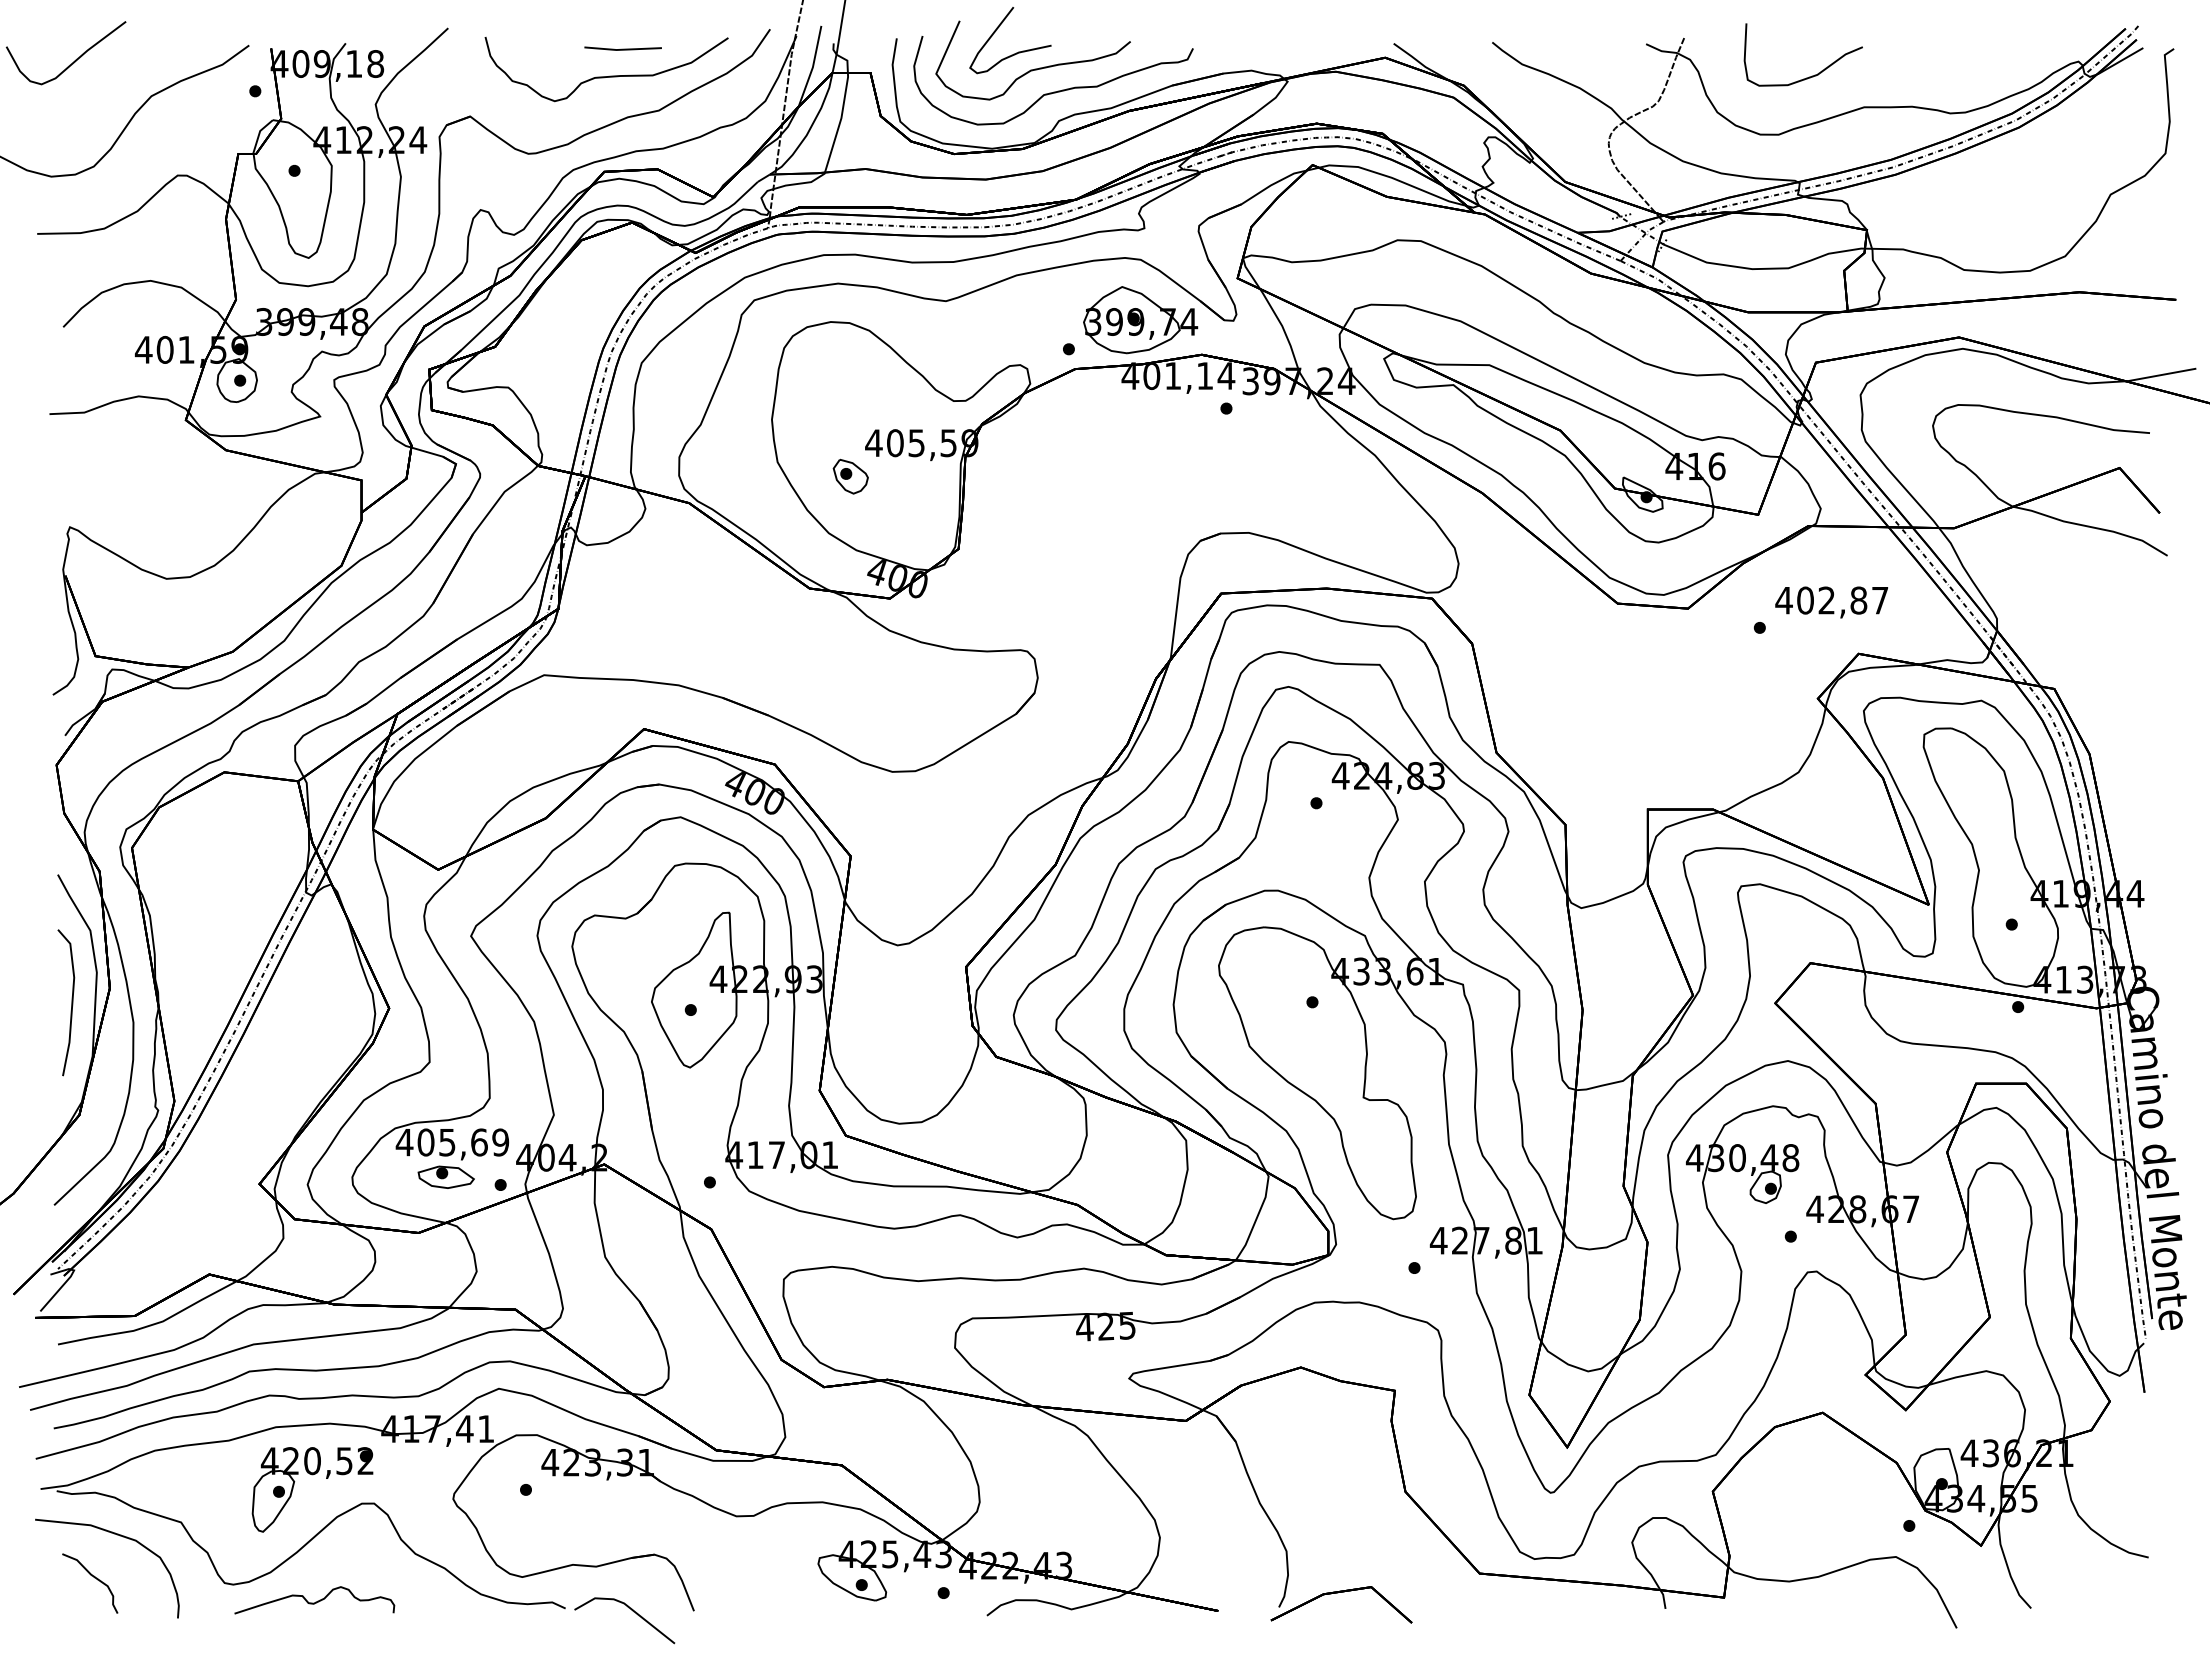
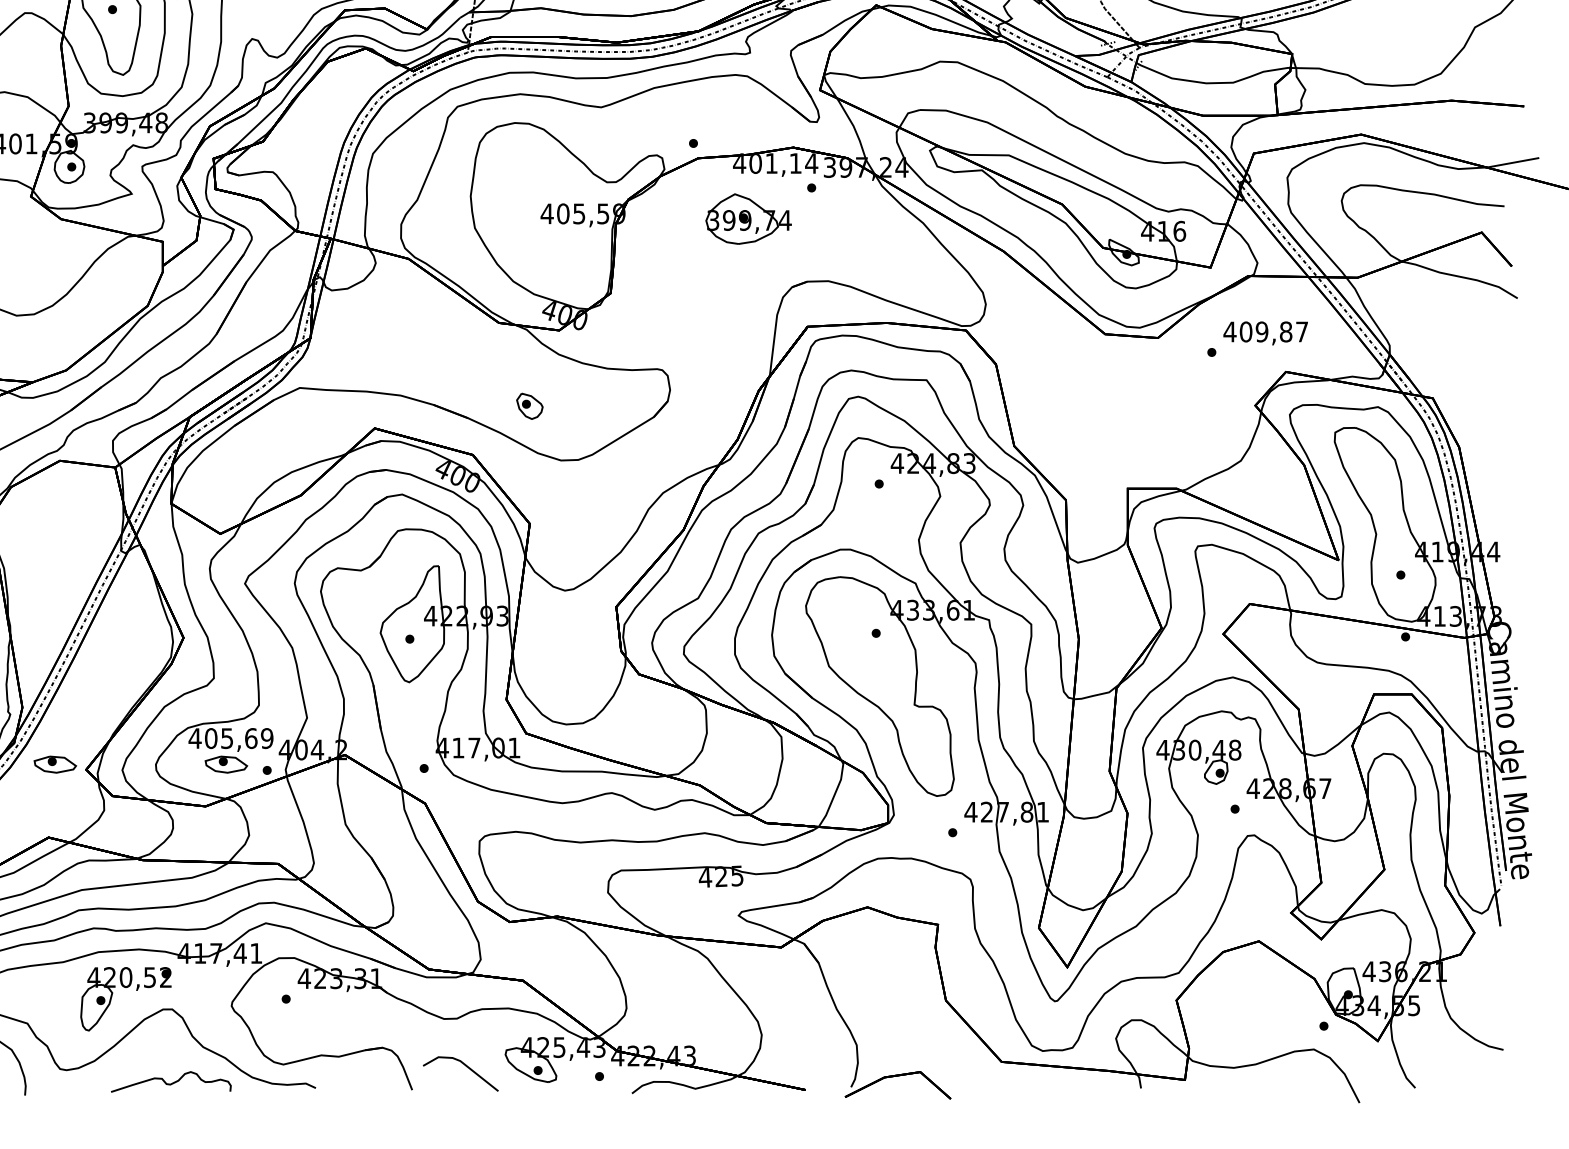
part: (1140, 320) -> (748, 219), moved
part: (850, 476) -> (529, 406), moved
text: (1826, 600) -> (1261, 331), 402,87 -> 409,87
part: (217, 1176) -> (54, 764), added
curve: (315, 1601) -> (171, 1082), moved
line: (632, 1611) -> (466, 1067), moved

